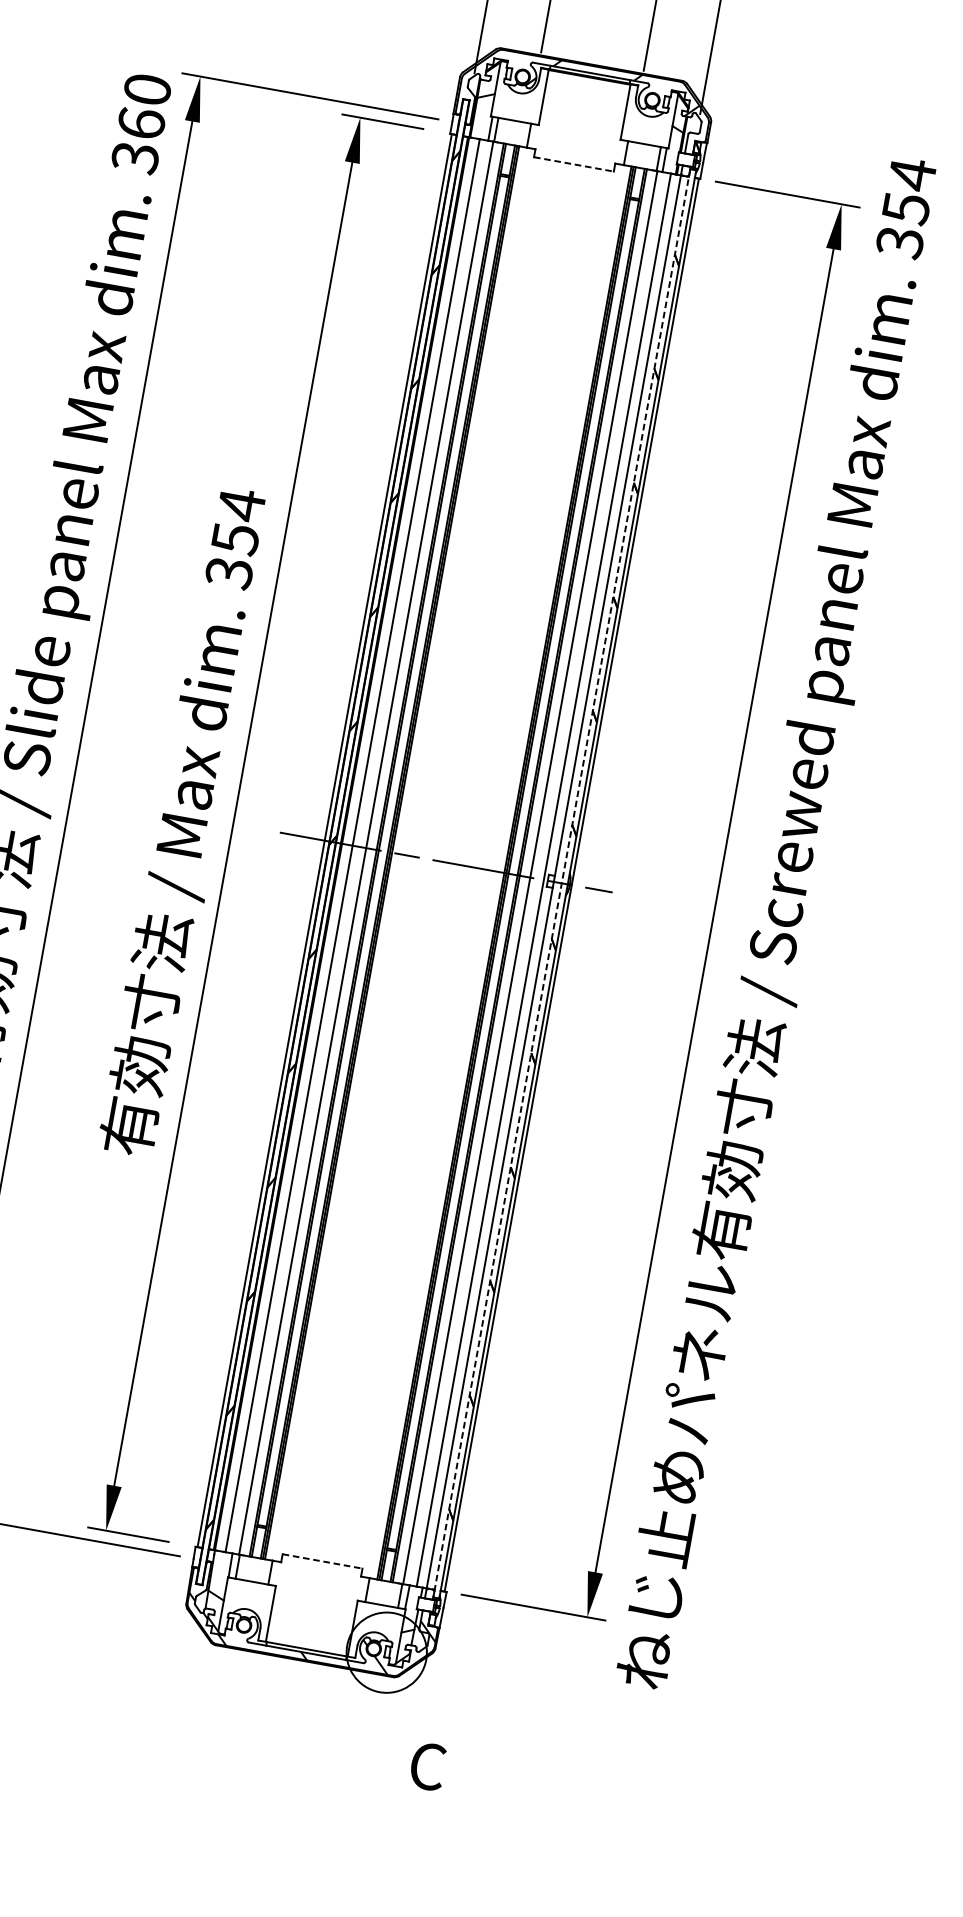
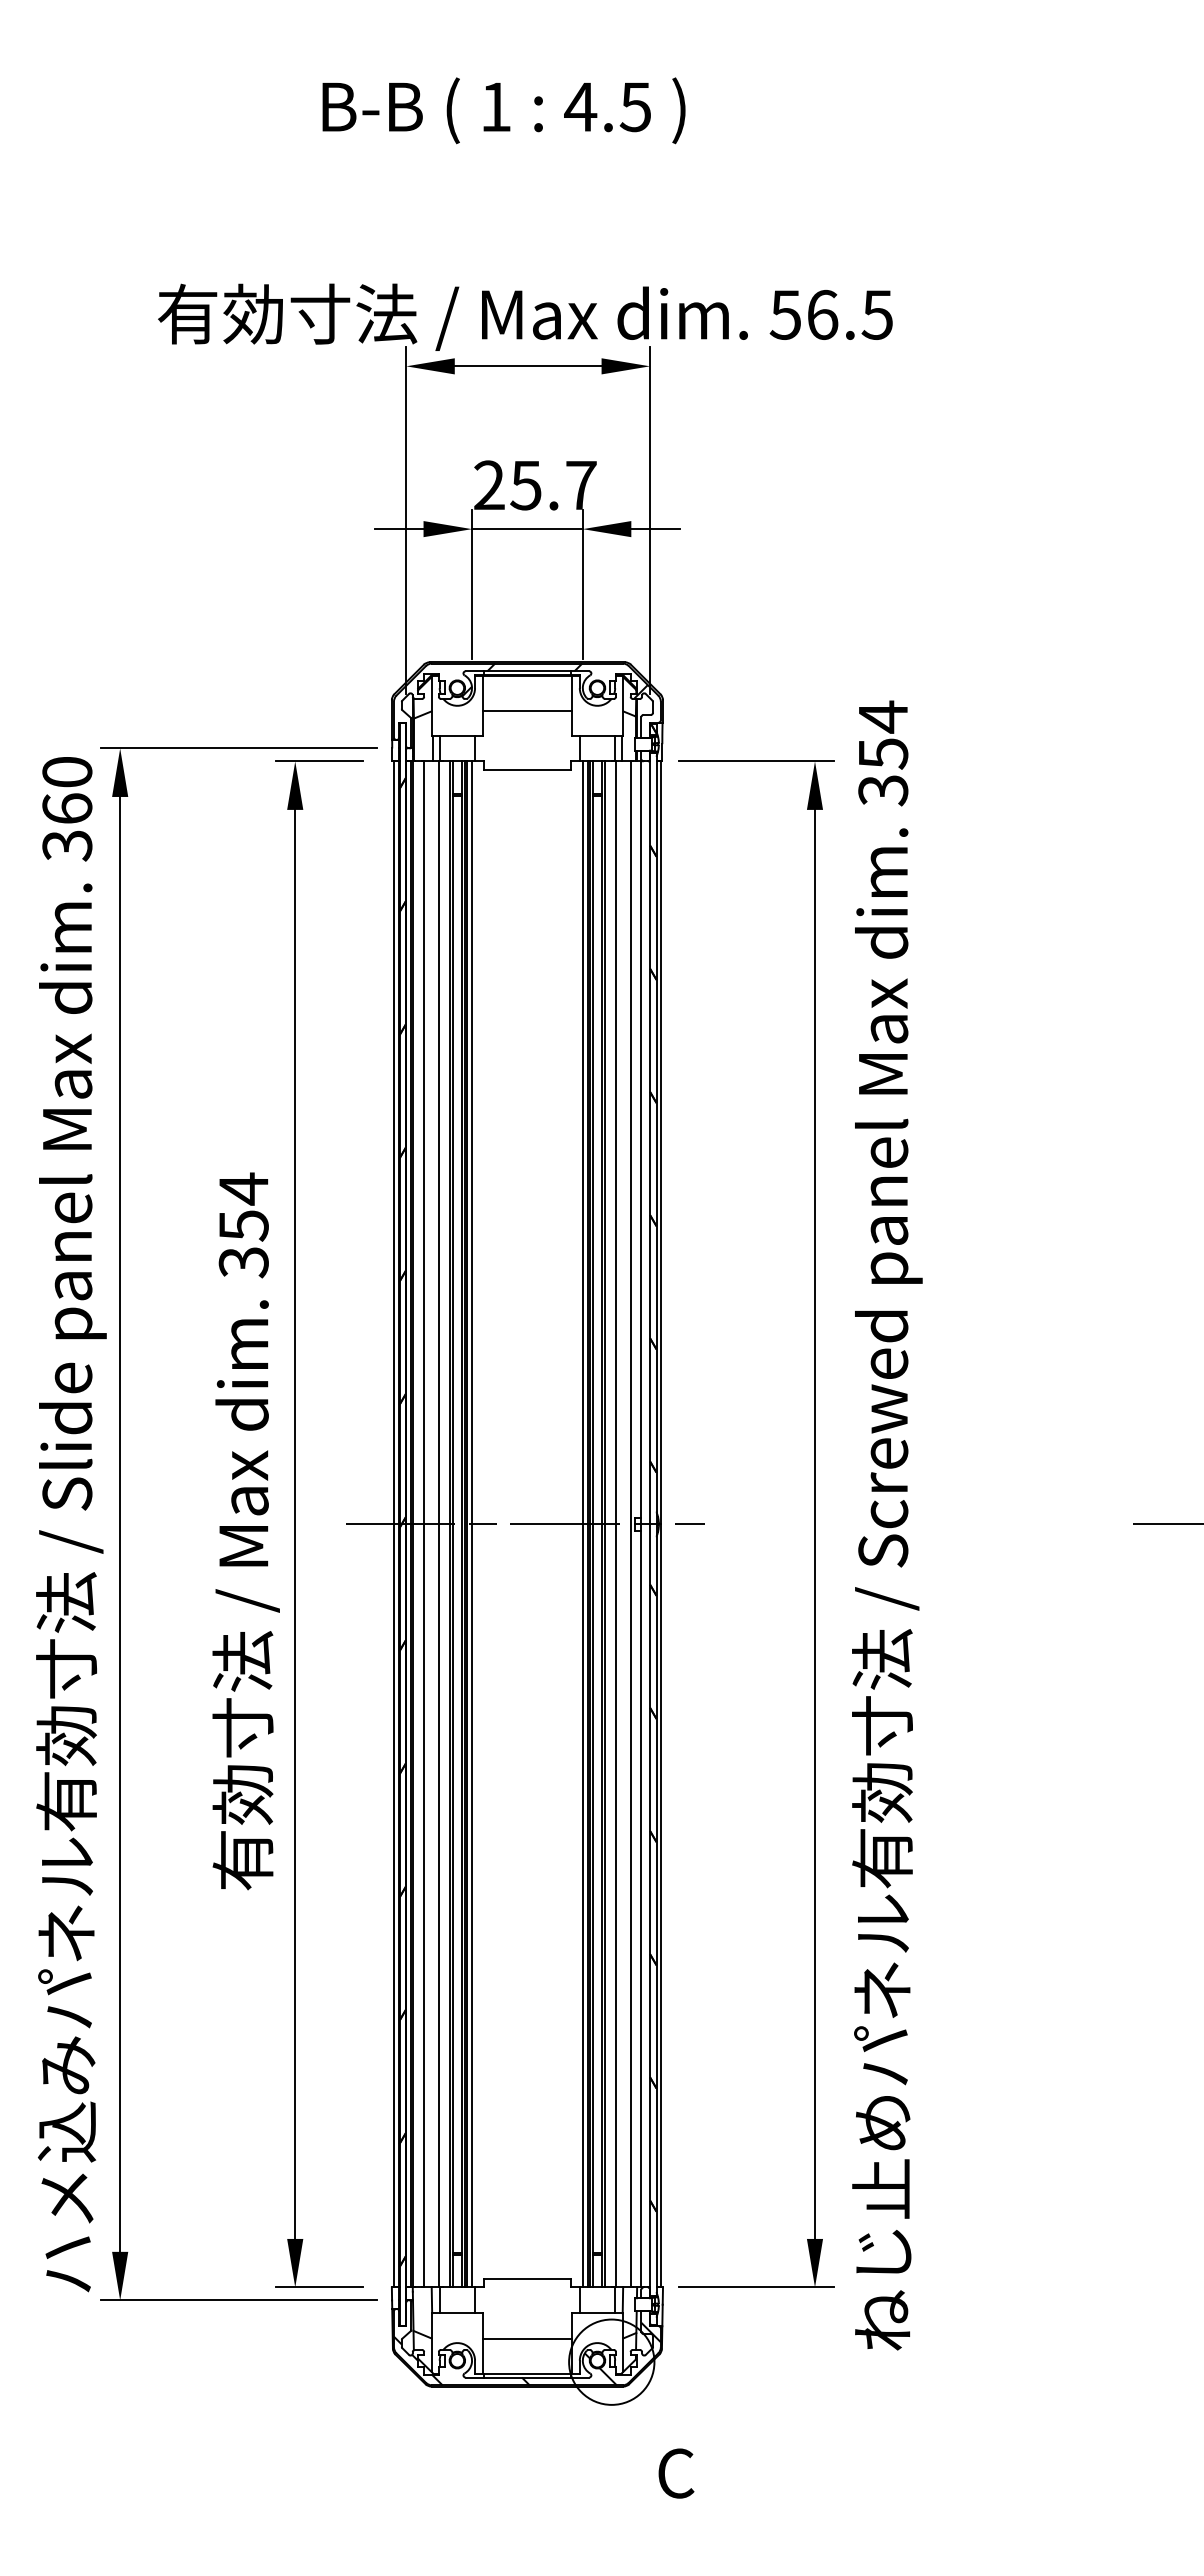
line: (583, 109) -> (527, 710), added
line: (573, 164) -> (527, 770), dashed -> solid
line: (397, 853) -> (472, 1524), added
line: (499, 872) -> (582, 1524), added
line: (562, 883) -> (650, 1524), dashed -> solid
line: (322, 1561) -> (527, 2278), dashed -> solid
line: (312, 1617) -> (527, 2339), added

